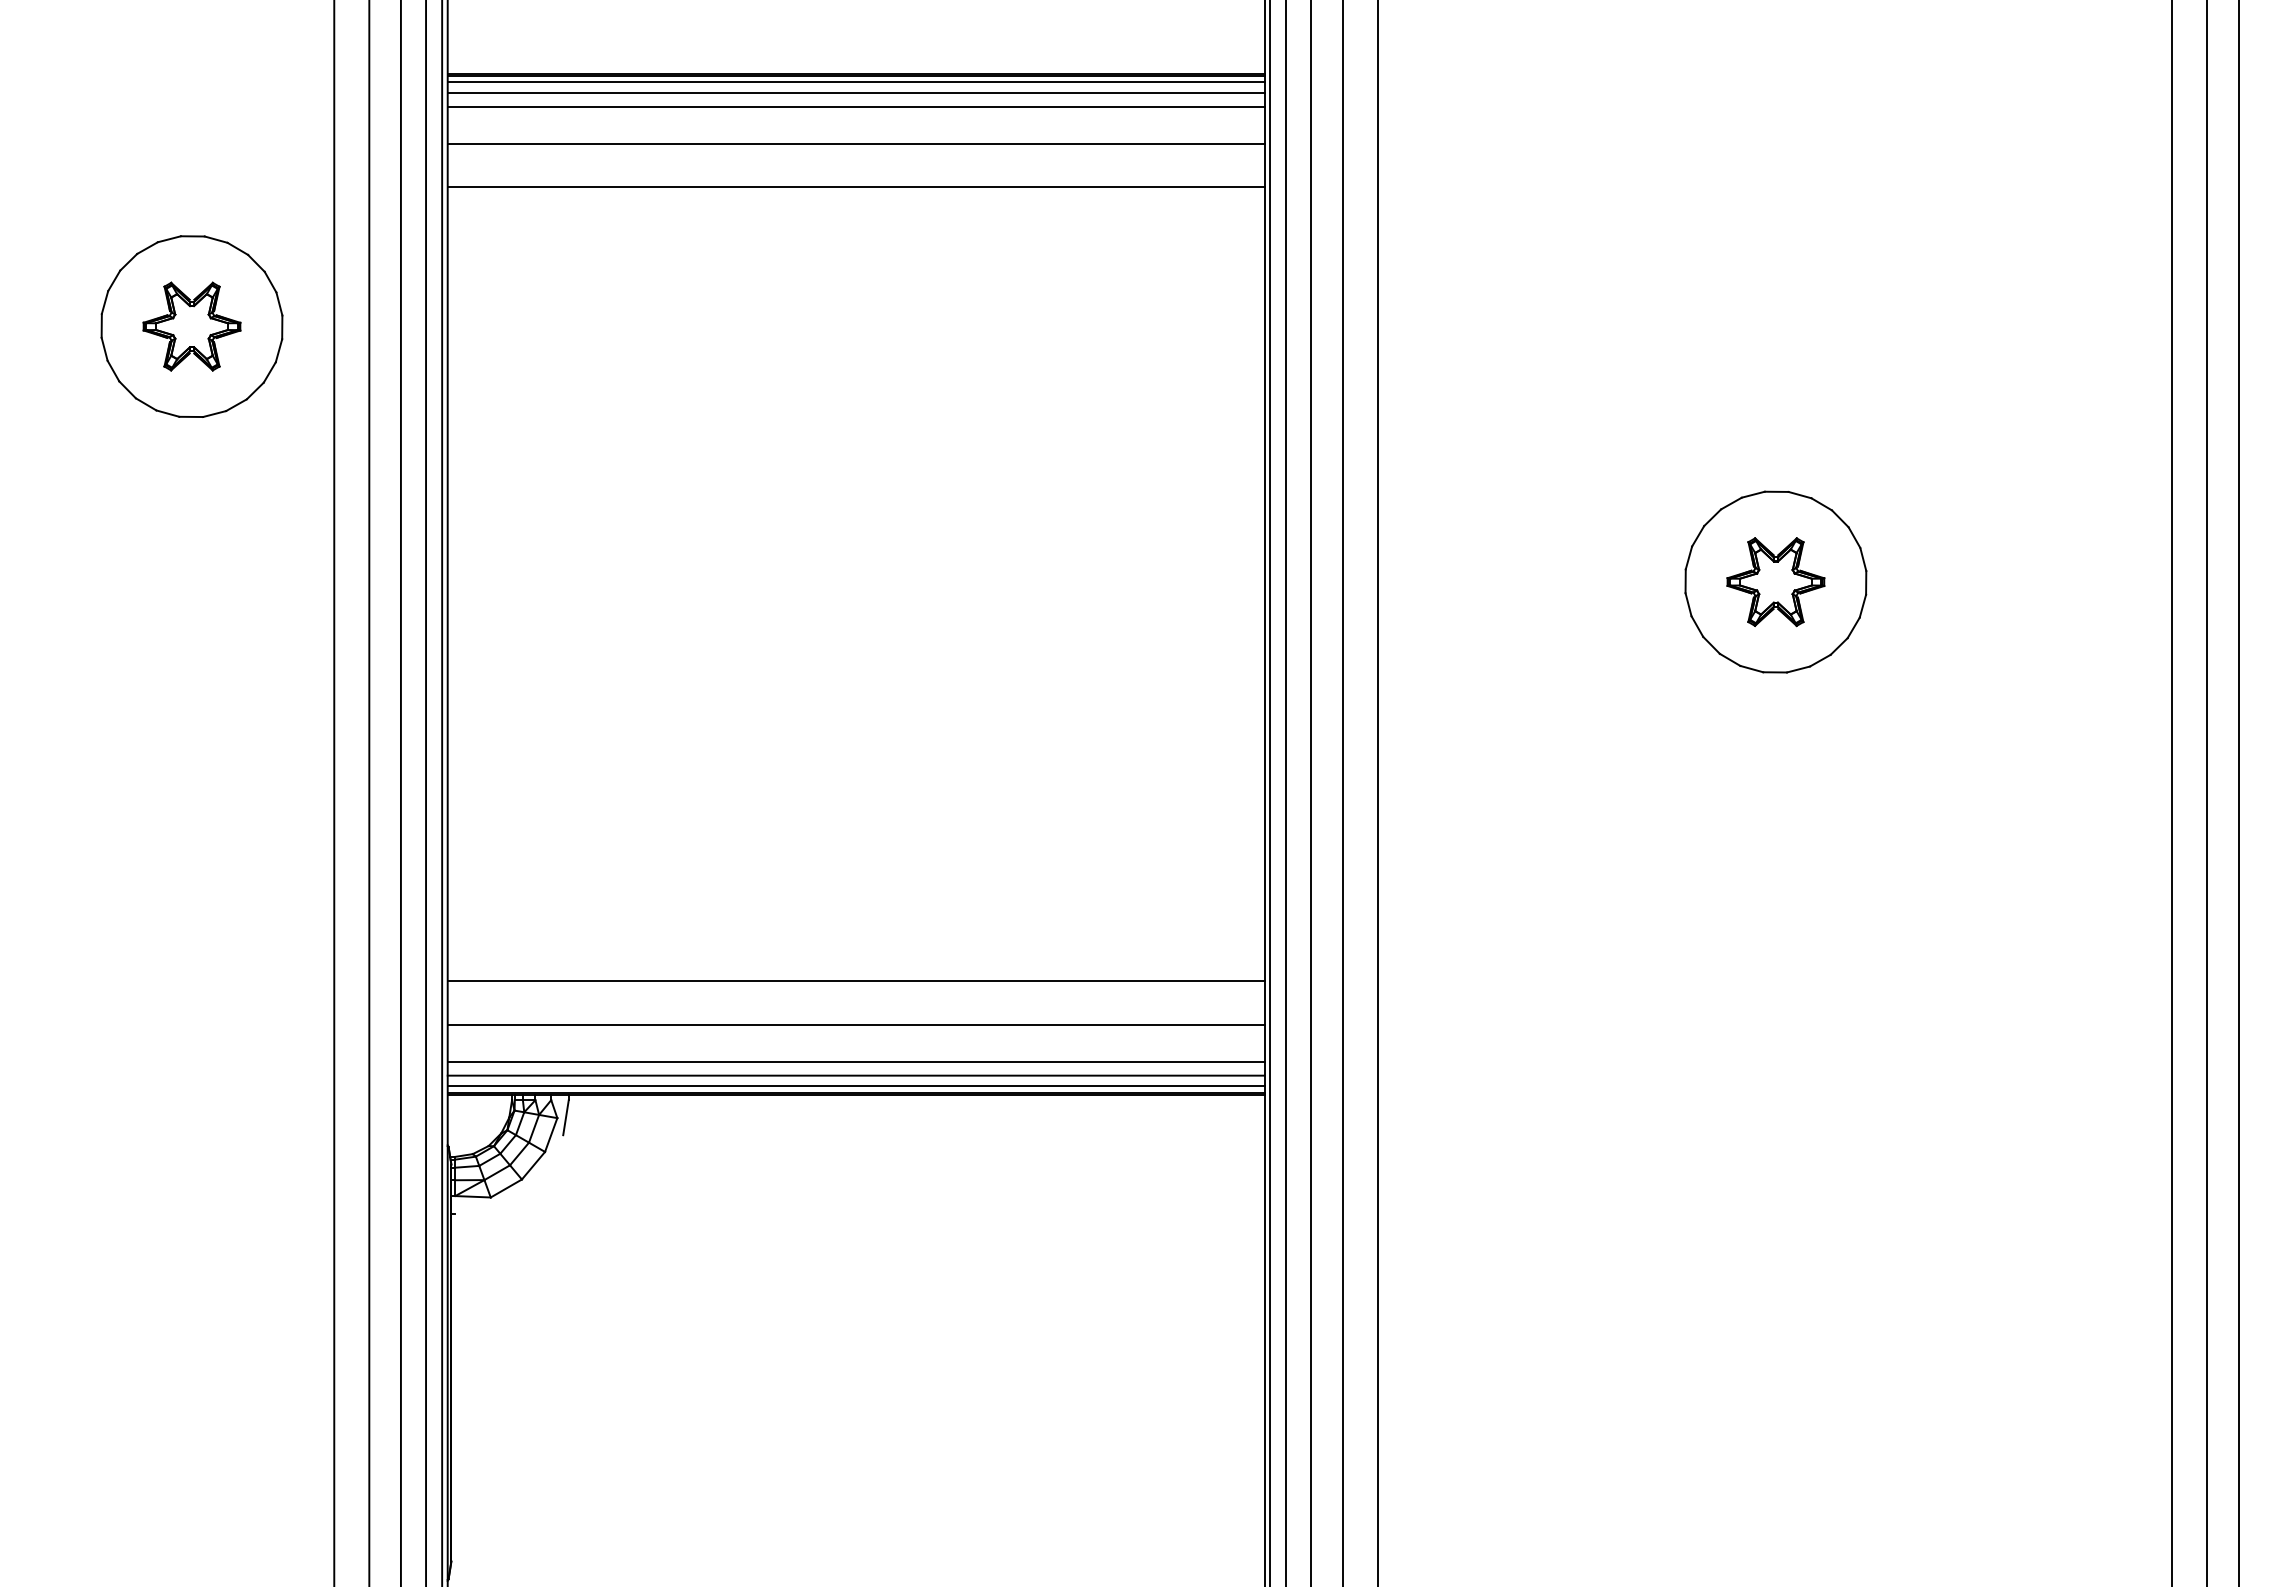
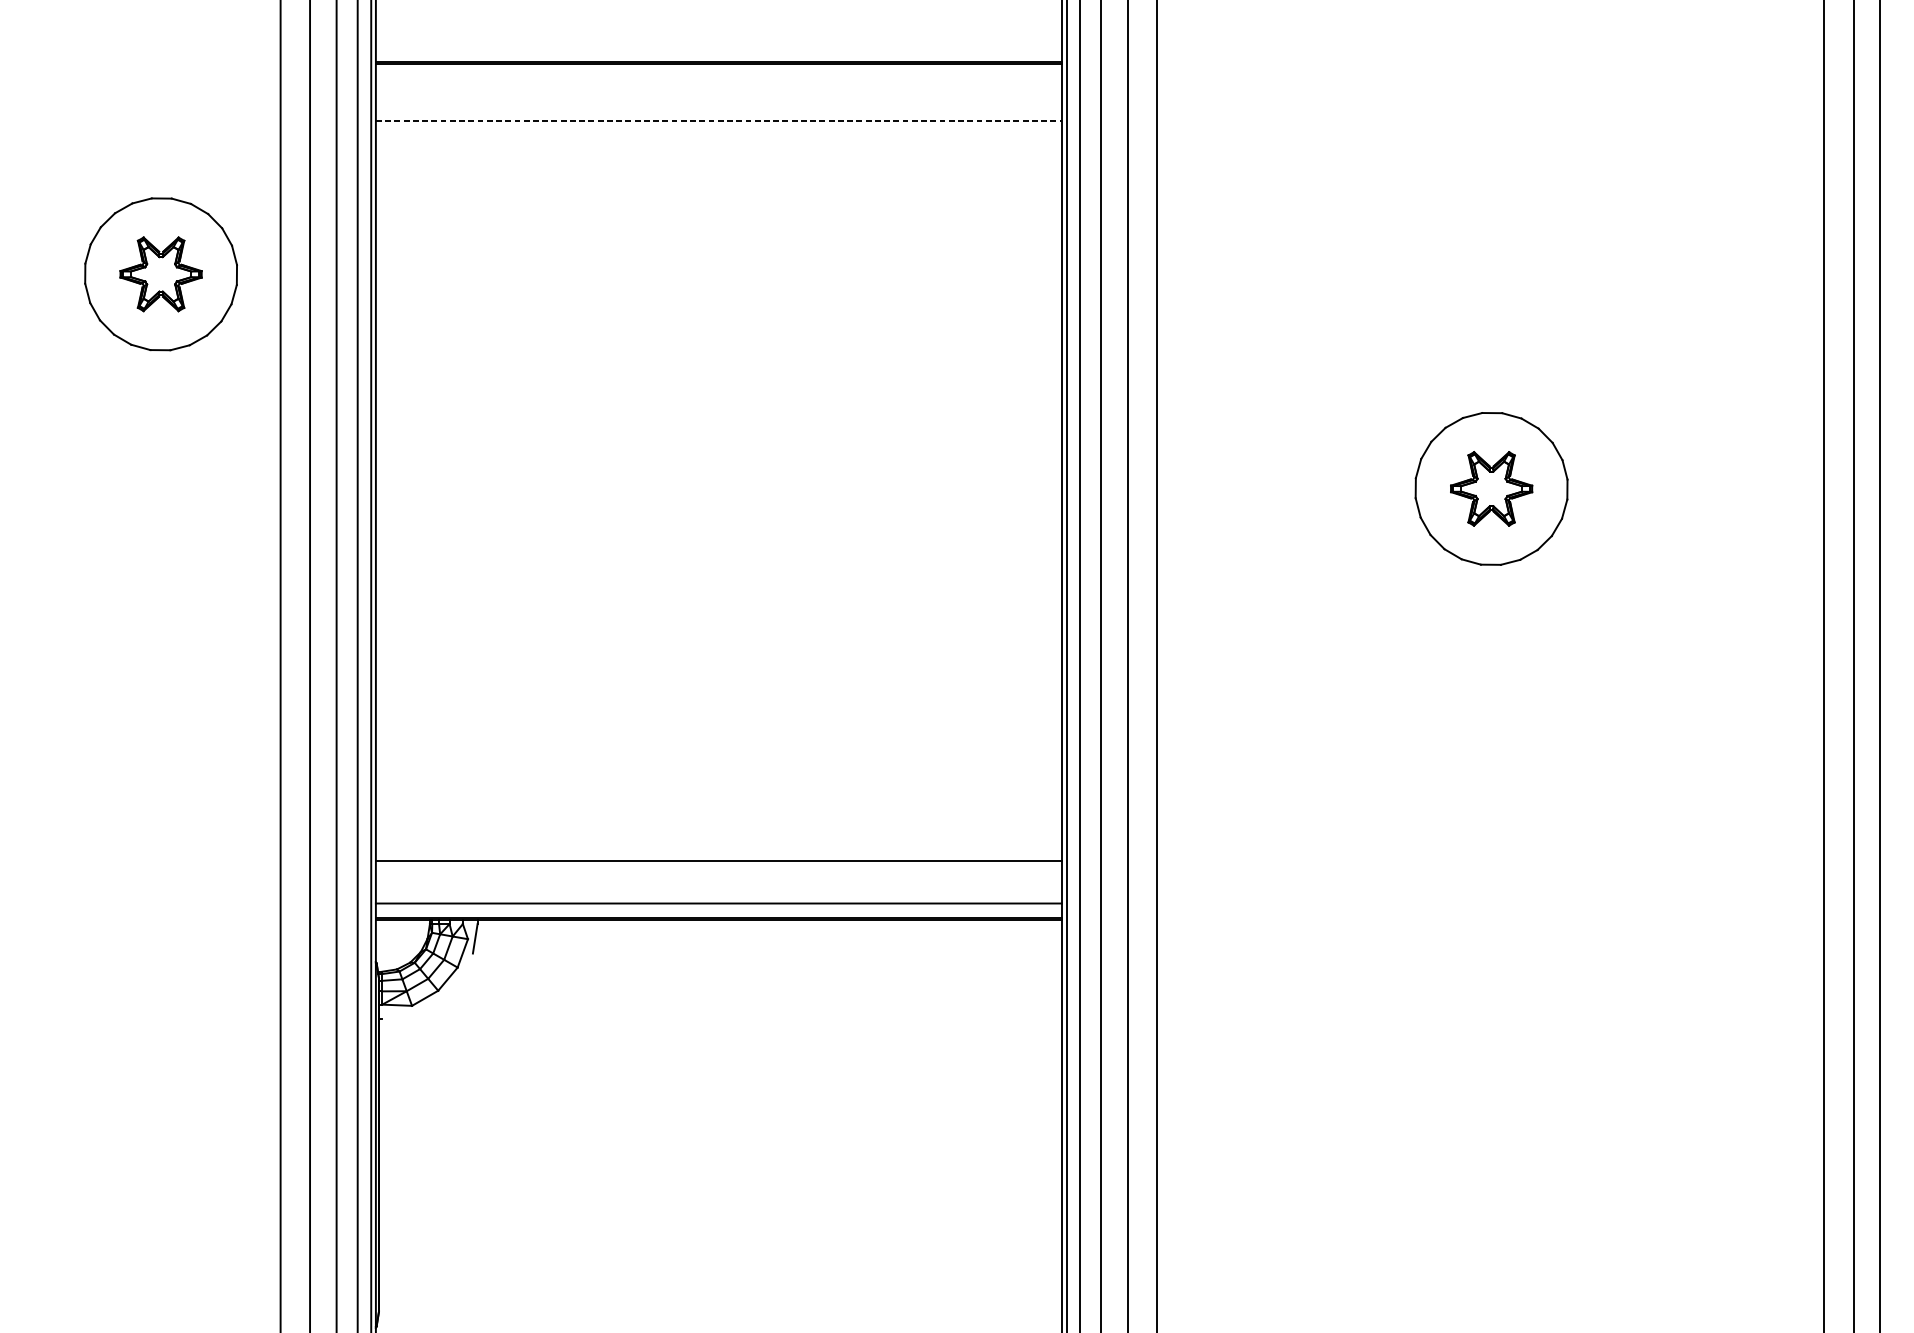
line: (855, 82) -> (718, 69), removed
line: (855, 92) -> (718, 77), removed
line: (855, 107) -> (718, 90), removed
line: (856, 143) -> (719, 120), solid -> dashed
line: (855, 187) -> (718, 157), removed
line: (855, 981) -> (718, 824), removed
line: (855, 1061) -> (718, 891), removed
line: (855, 1086) -> (718, 912), removed

